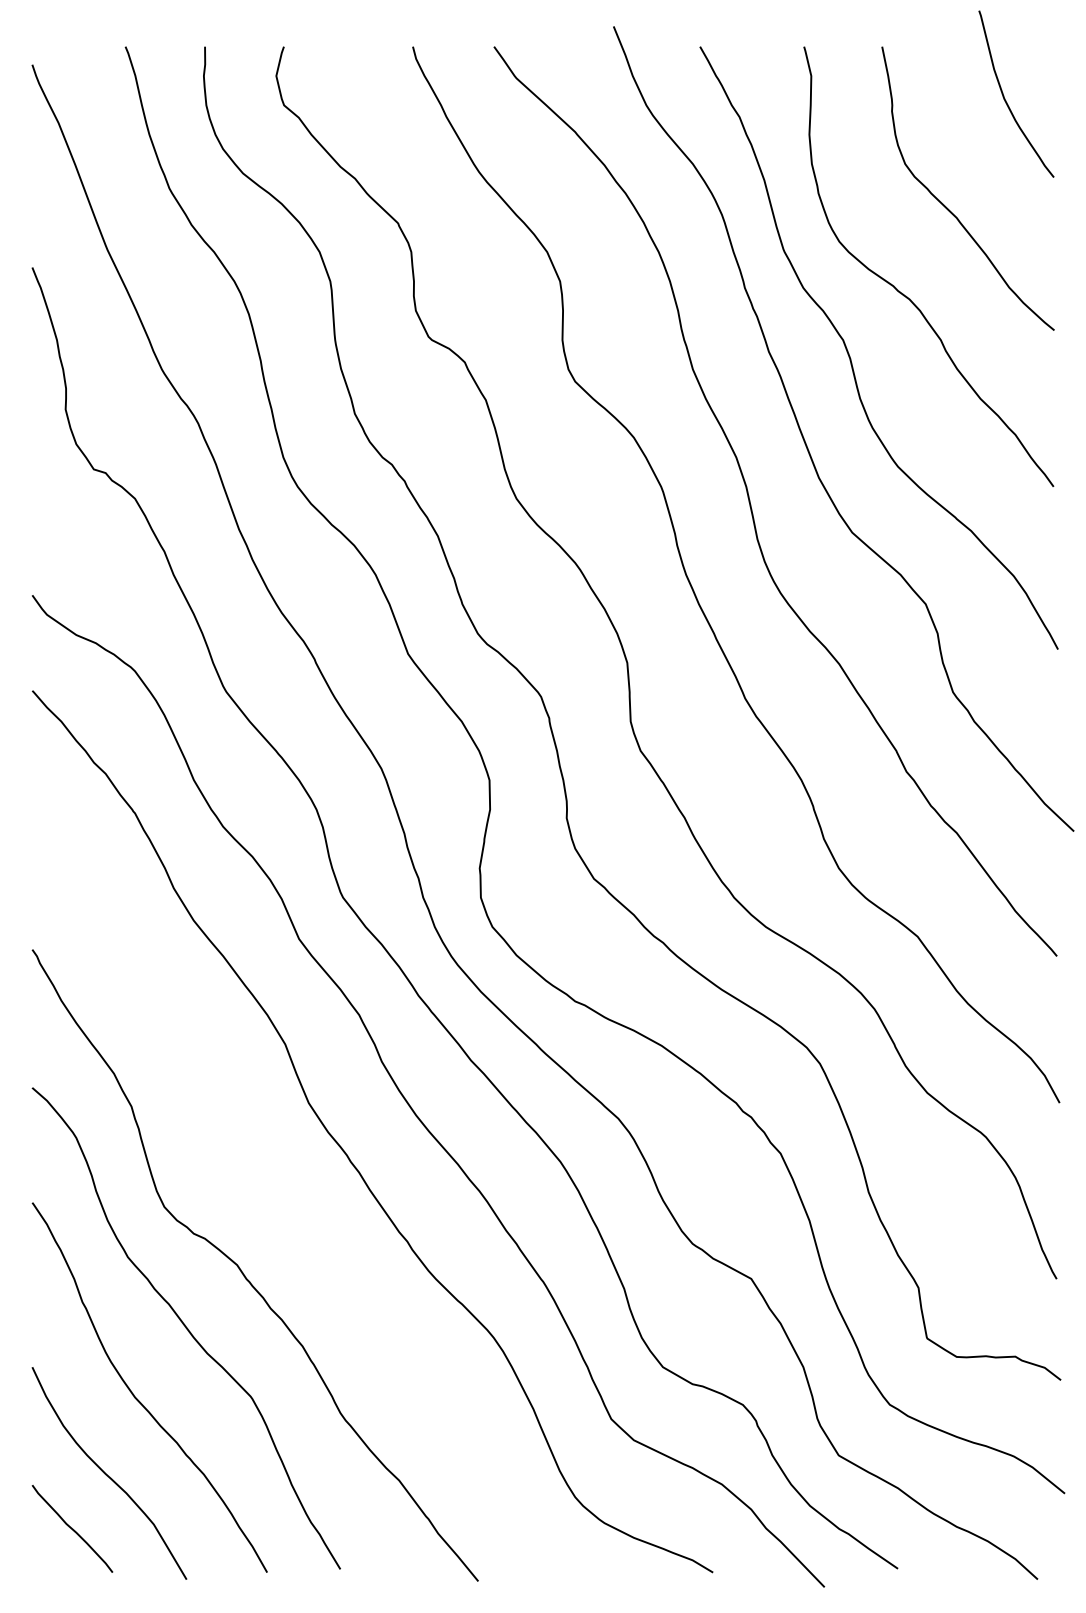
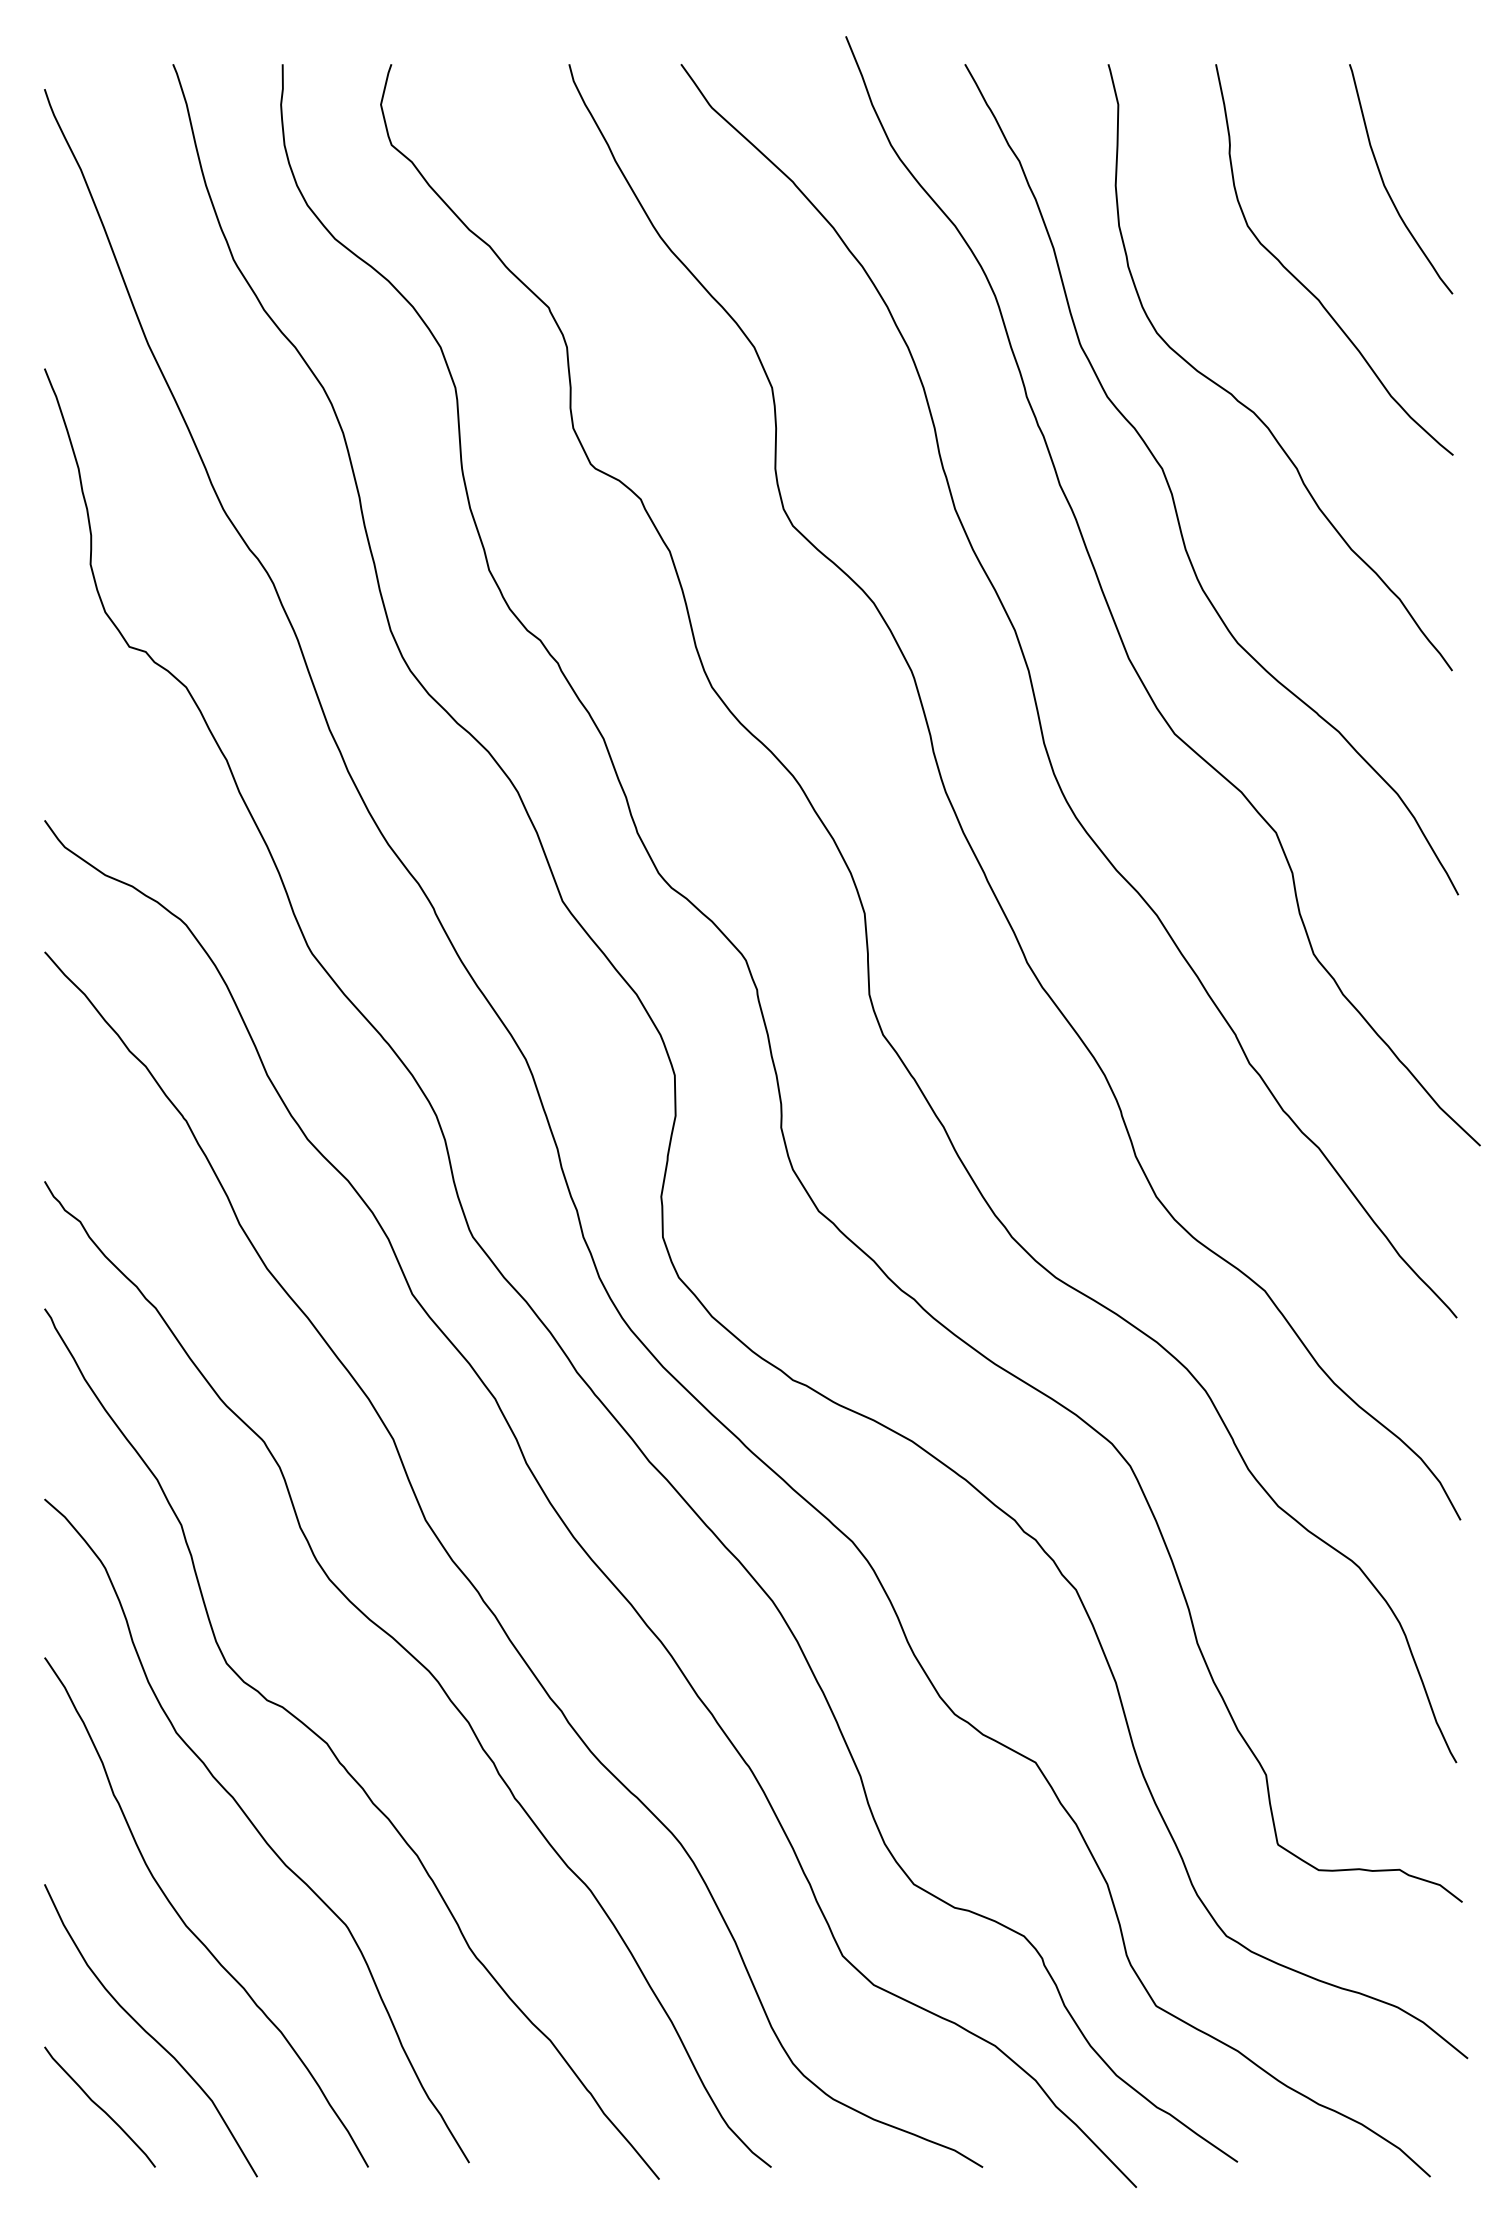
curve: (1005, 98) -> (1385, 185), moved
curve: (300, 1204) -> (414, 1660), added

